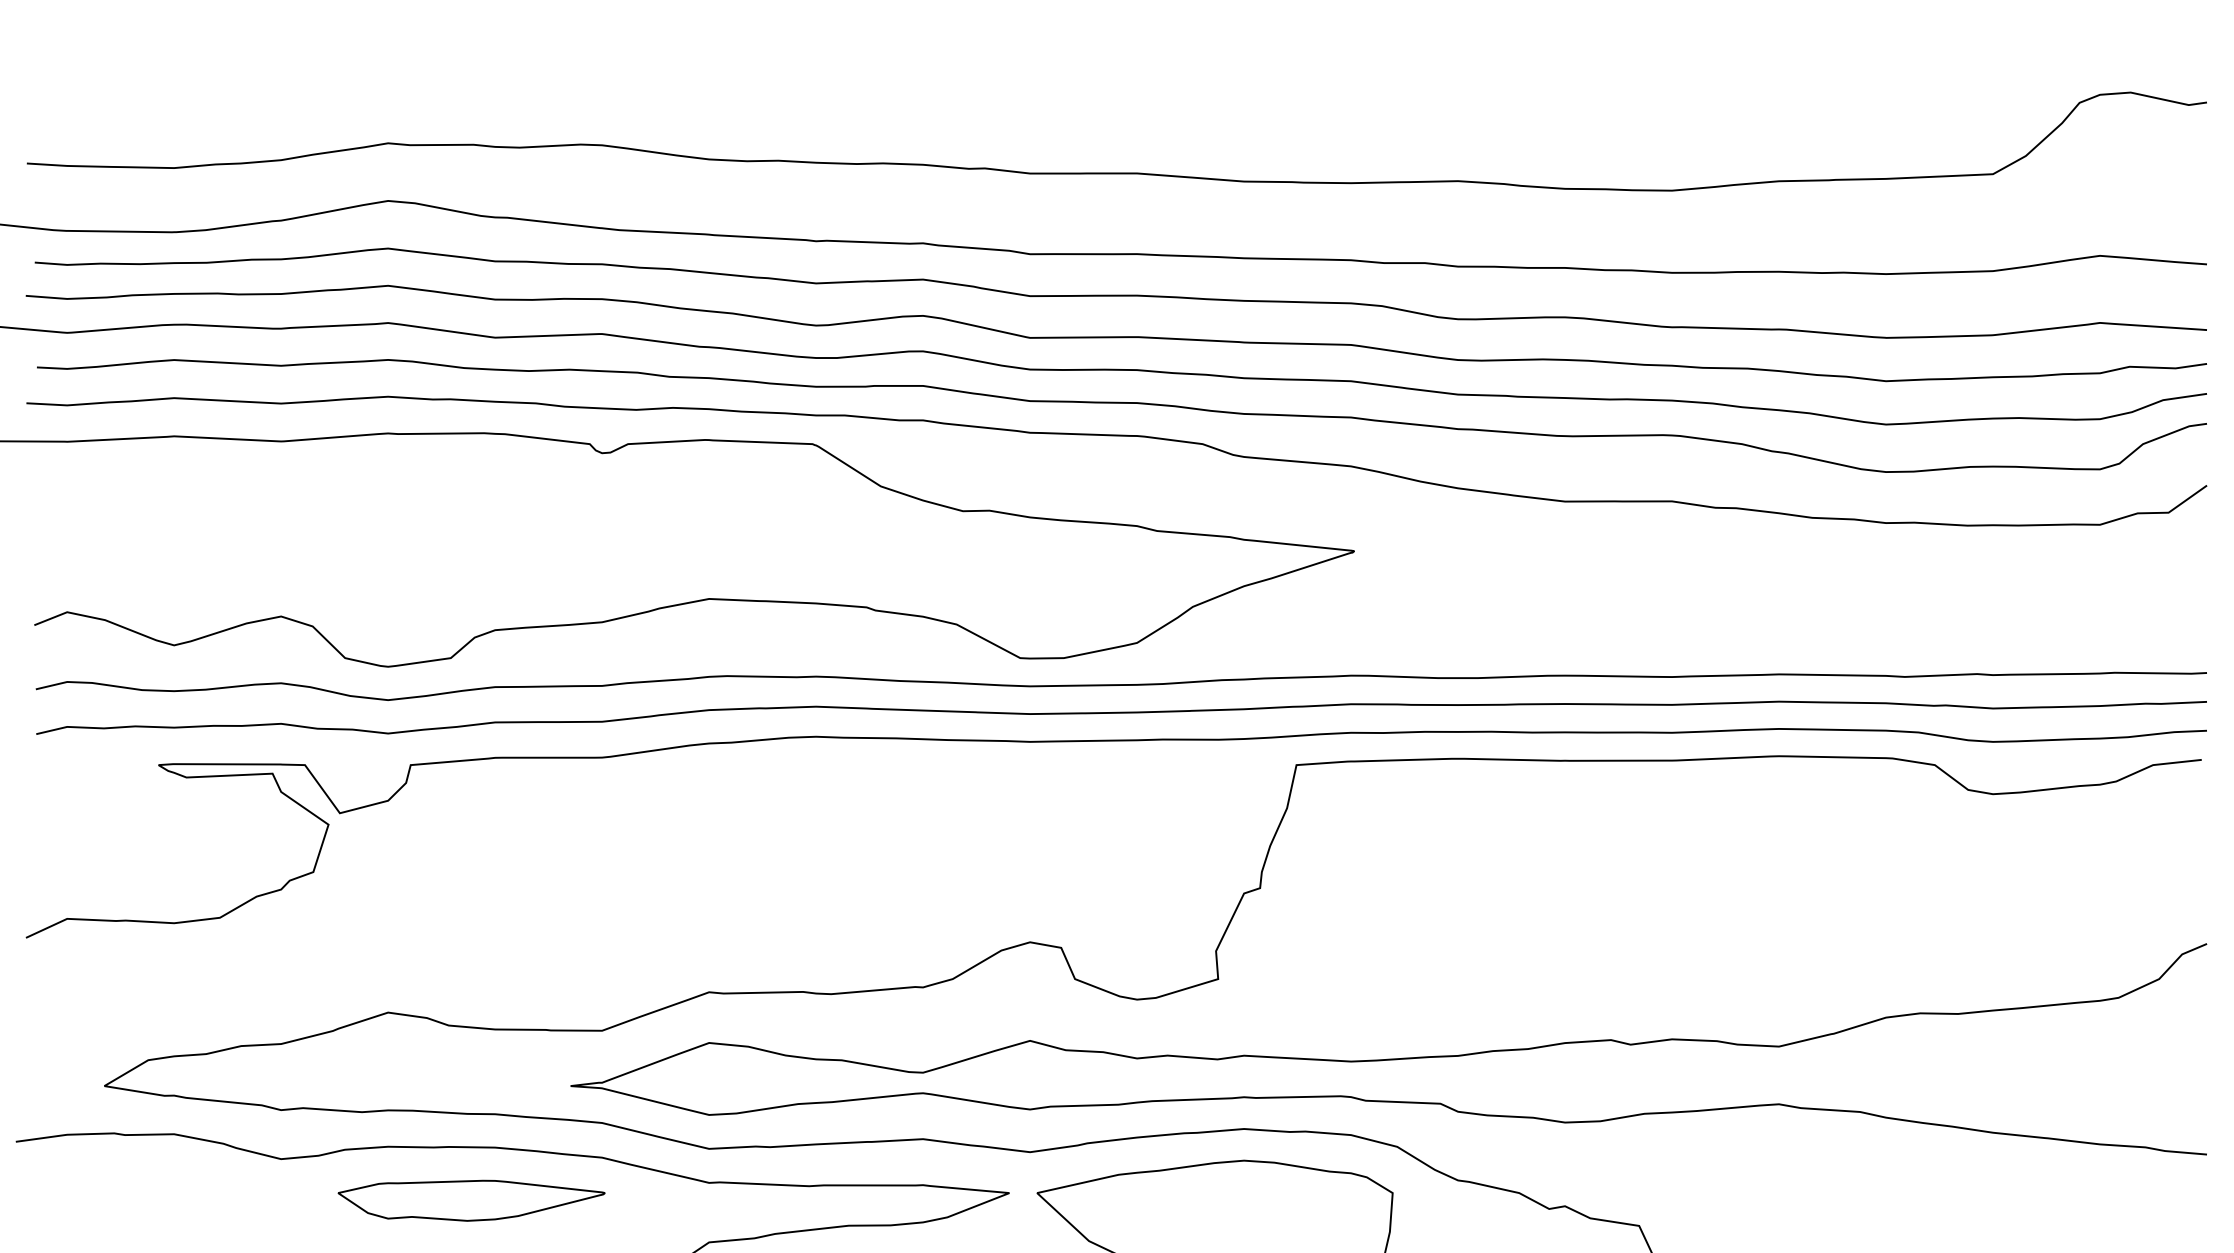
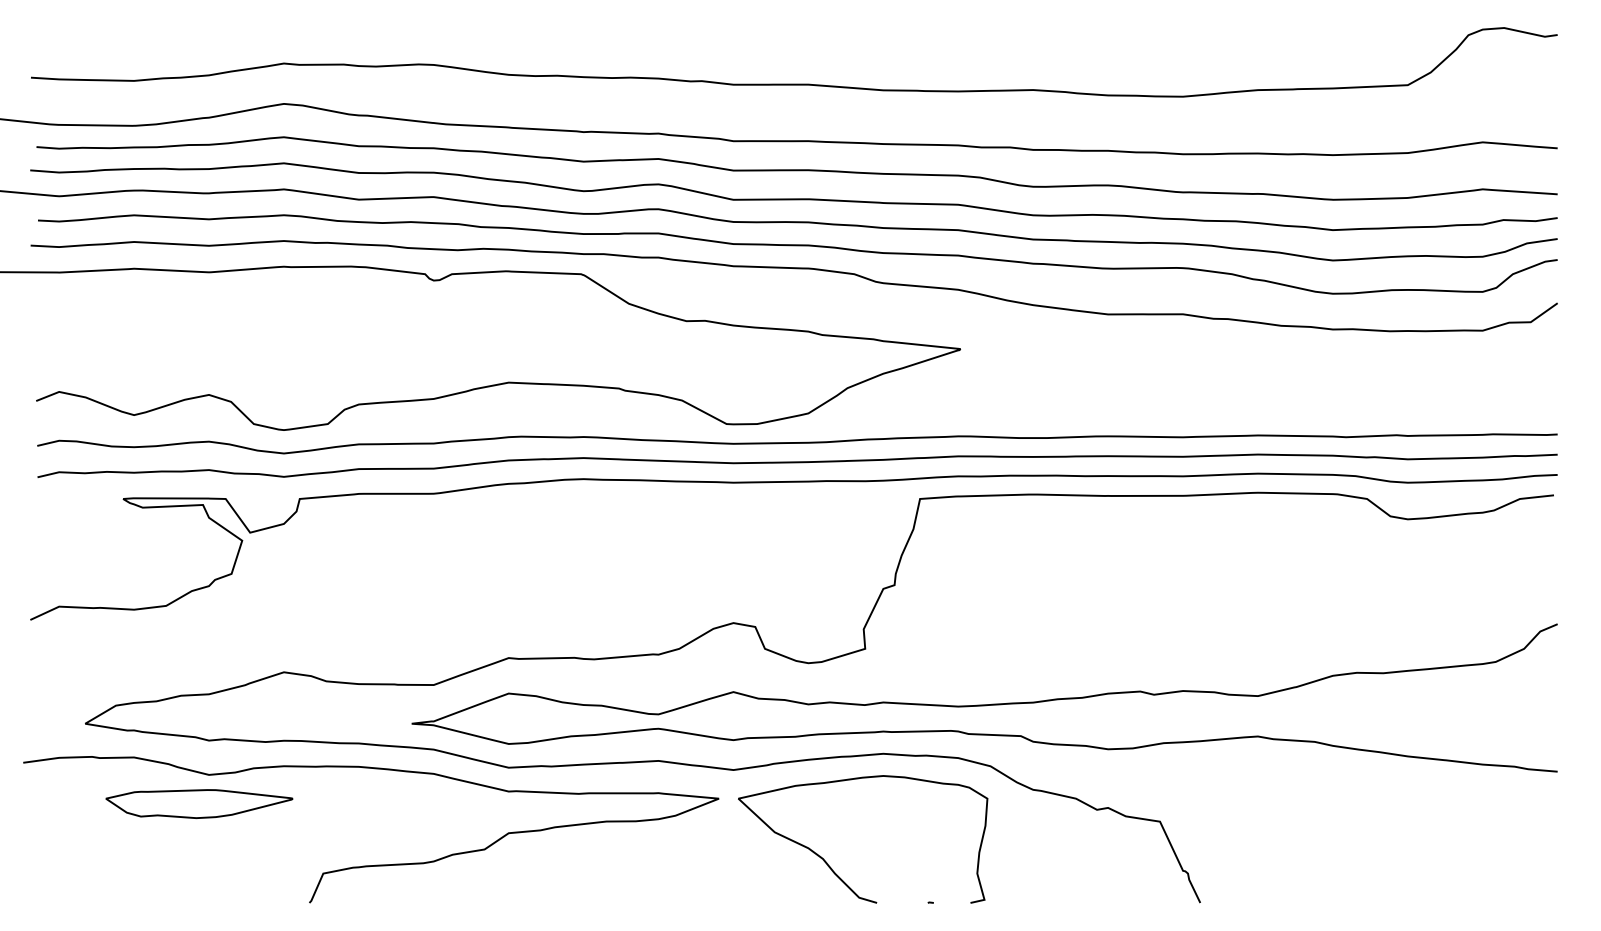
part: (471, 1199) -> (199, 803), moved

